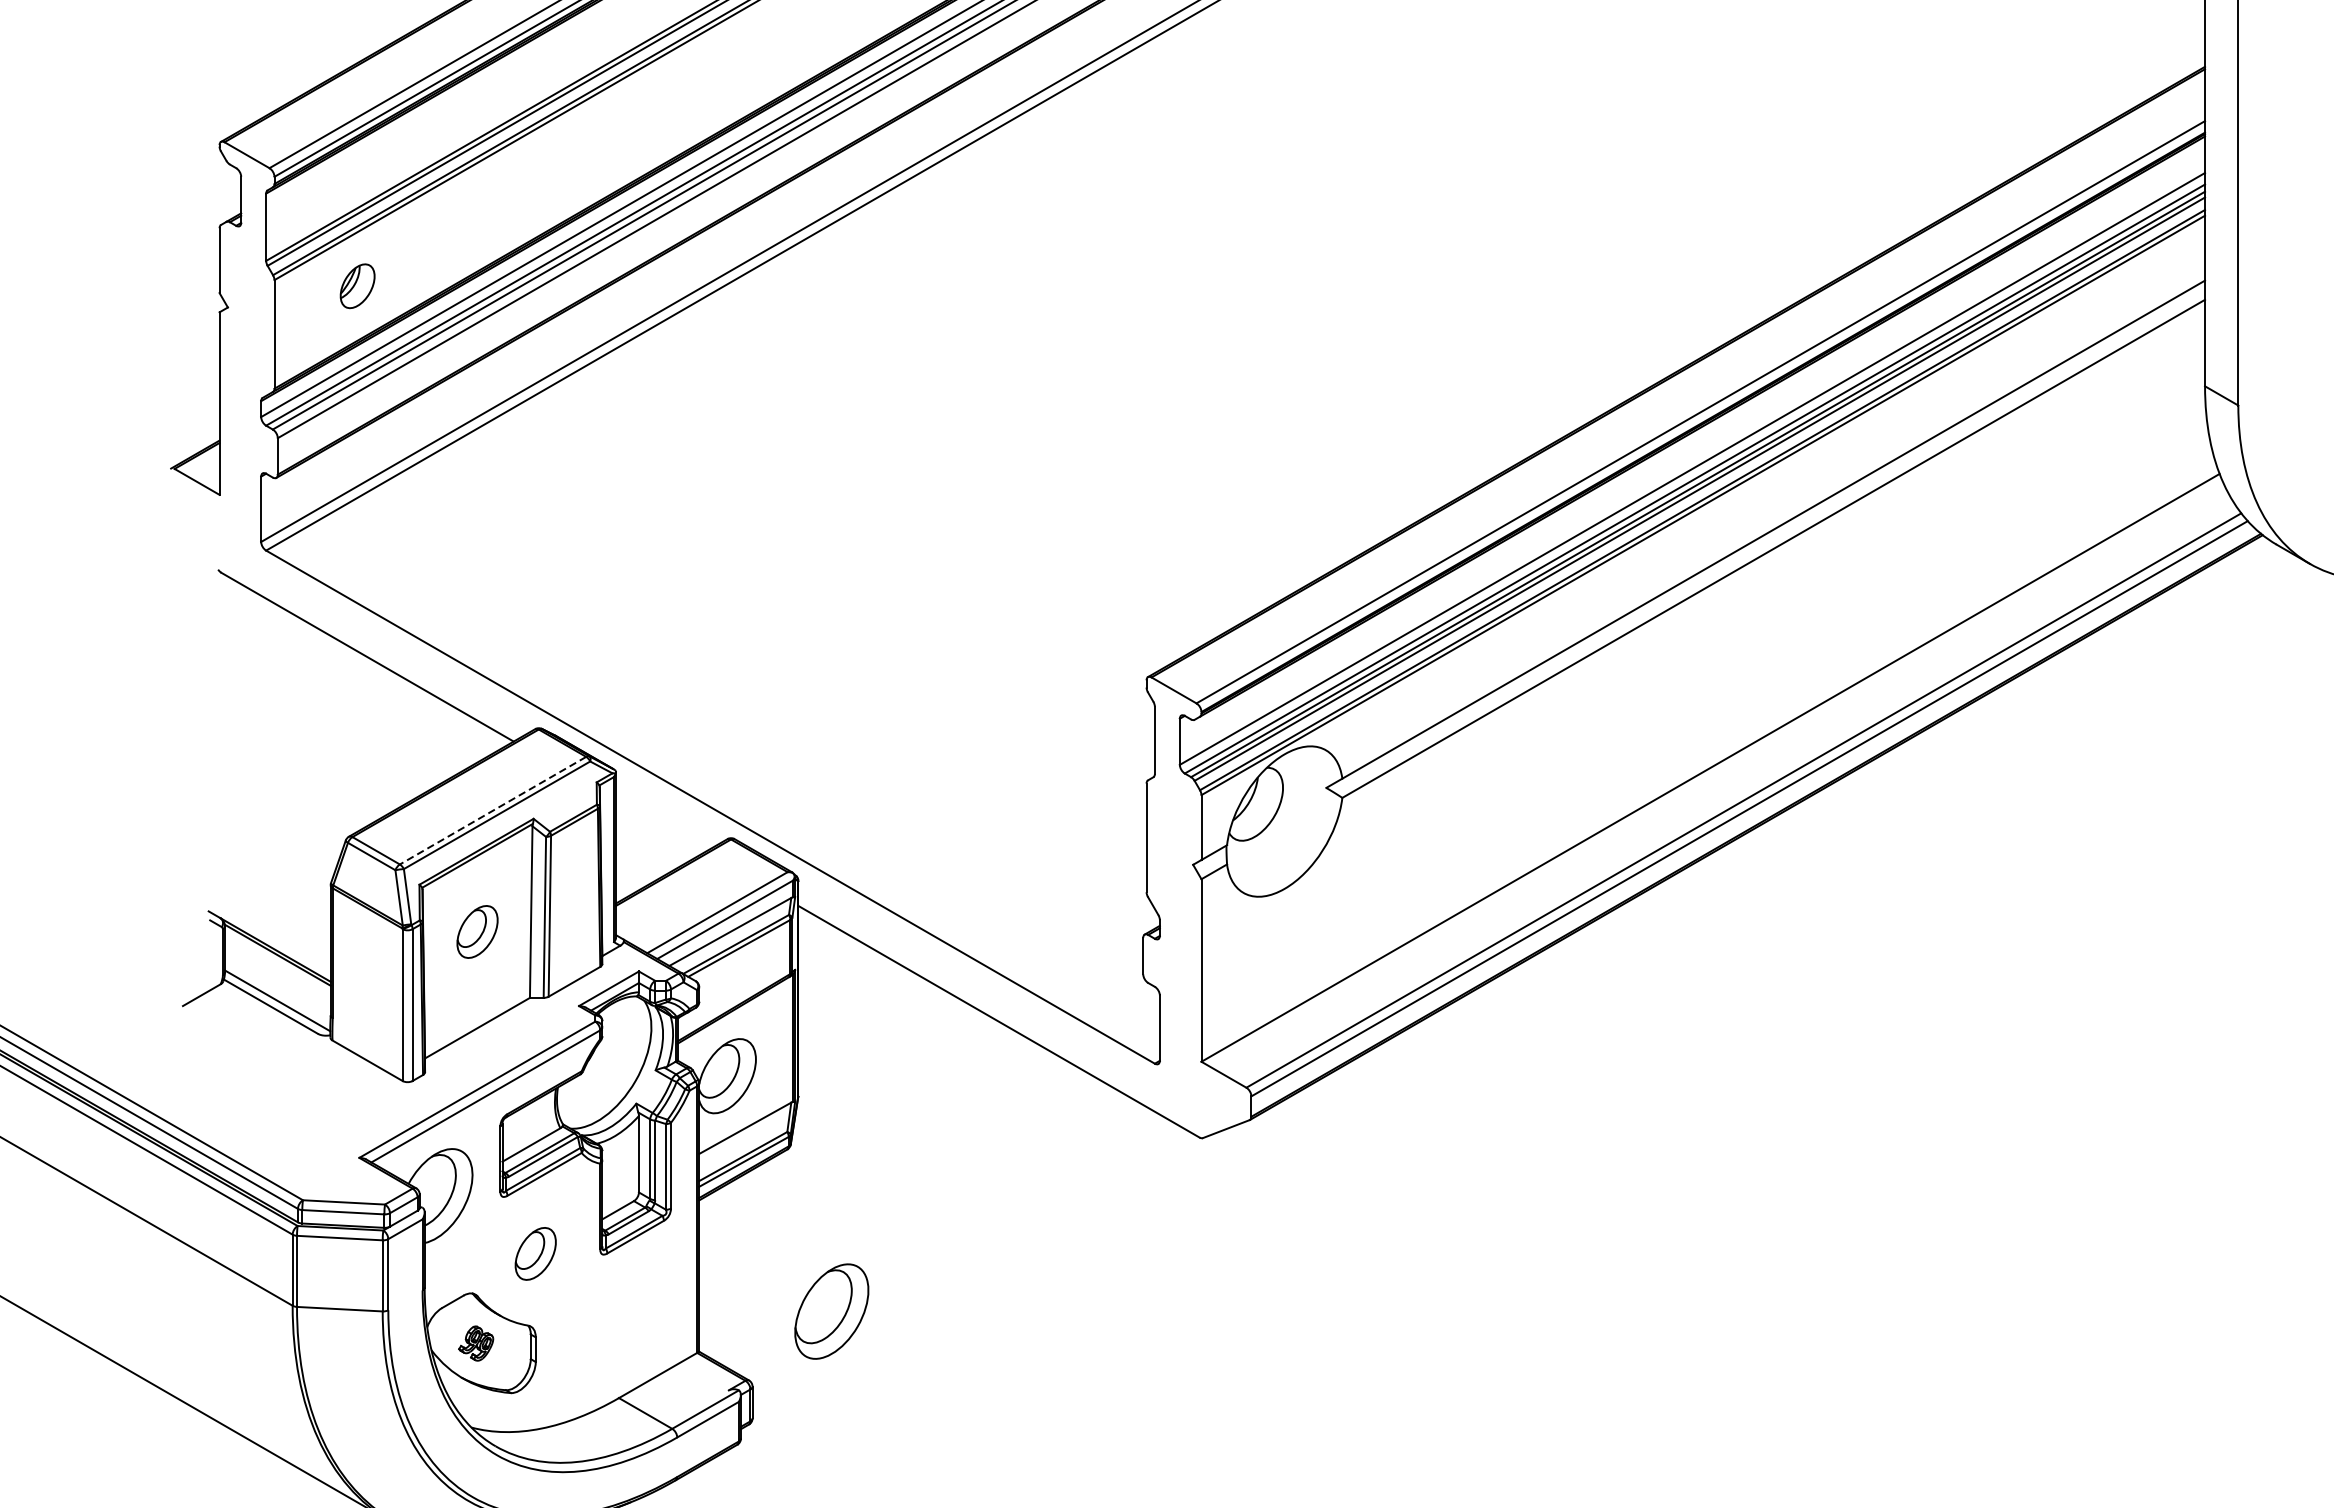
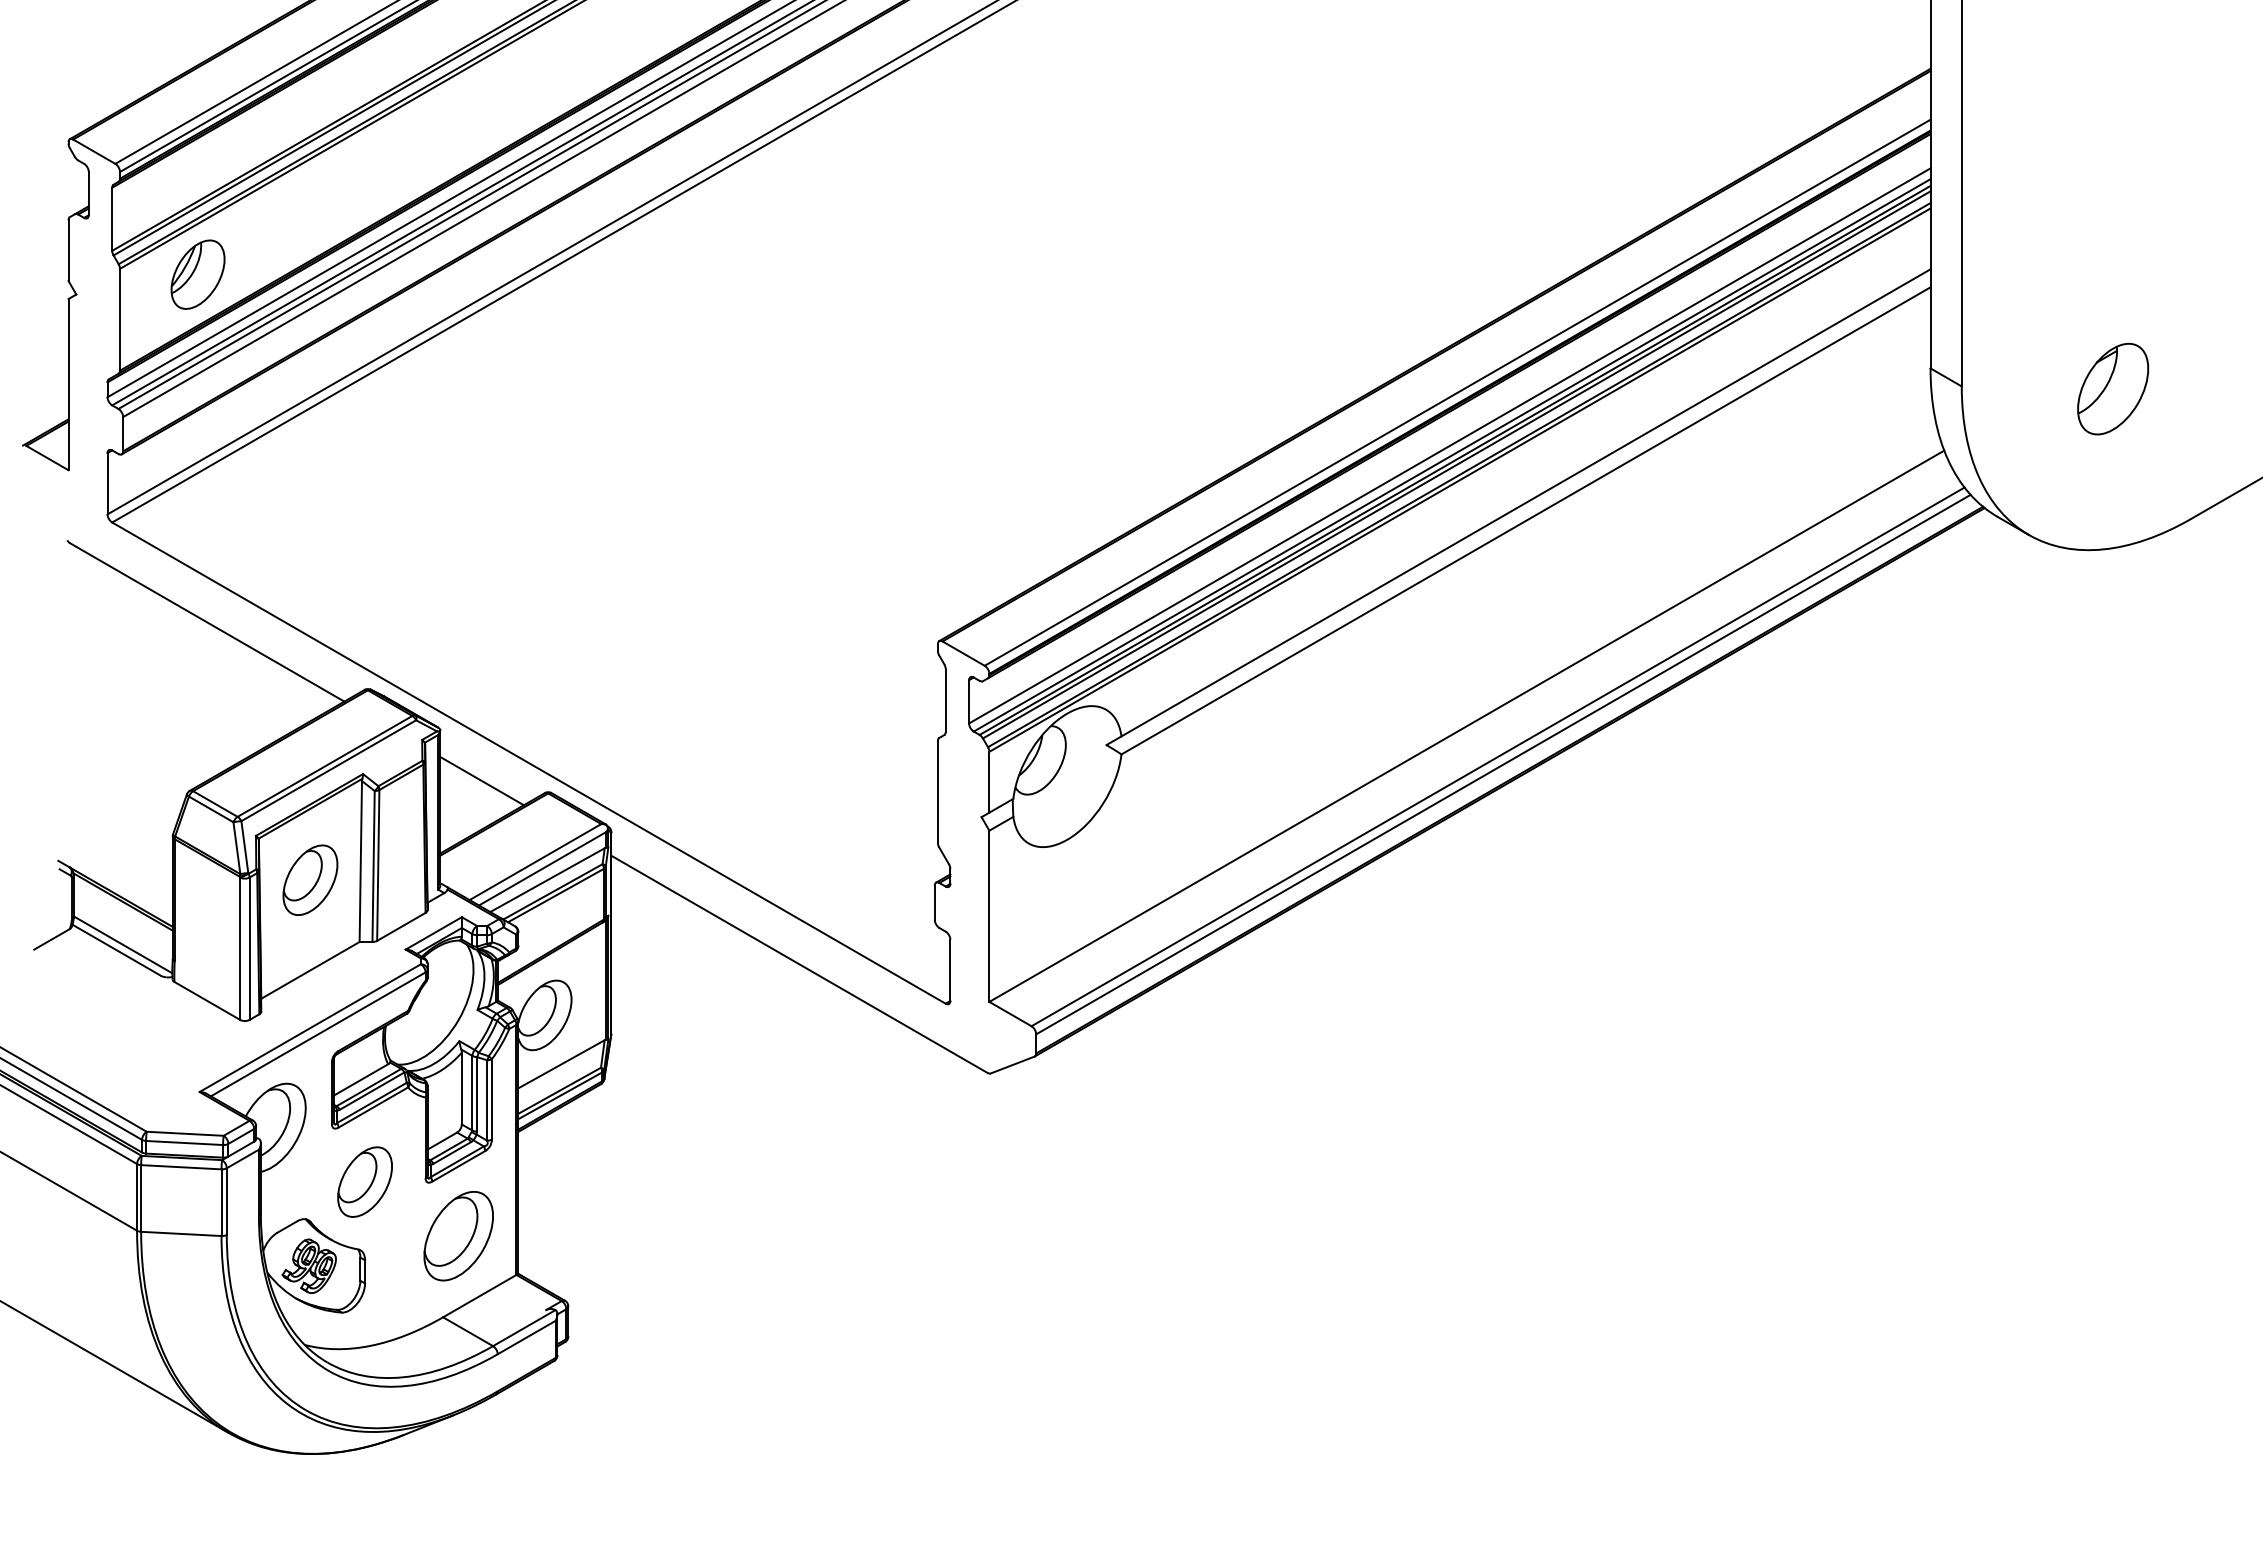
part: (357, 286) -> (197, 274), size x1.67
line: (493, 810) -> (325, 766), dashed -> solid
line: (659, 826) -> (481, 781), added
part: (477, 931) -> (310, 879), size x1.43
part: (535, 1253) -> (364, 1181), size x1.43
part: (831, 1311) -> (458, 1236), moved
part: (475, 1342) -> (308, 1265), size x1.67

